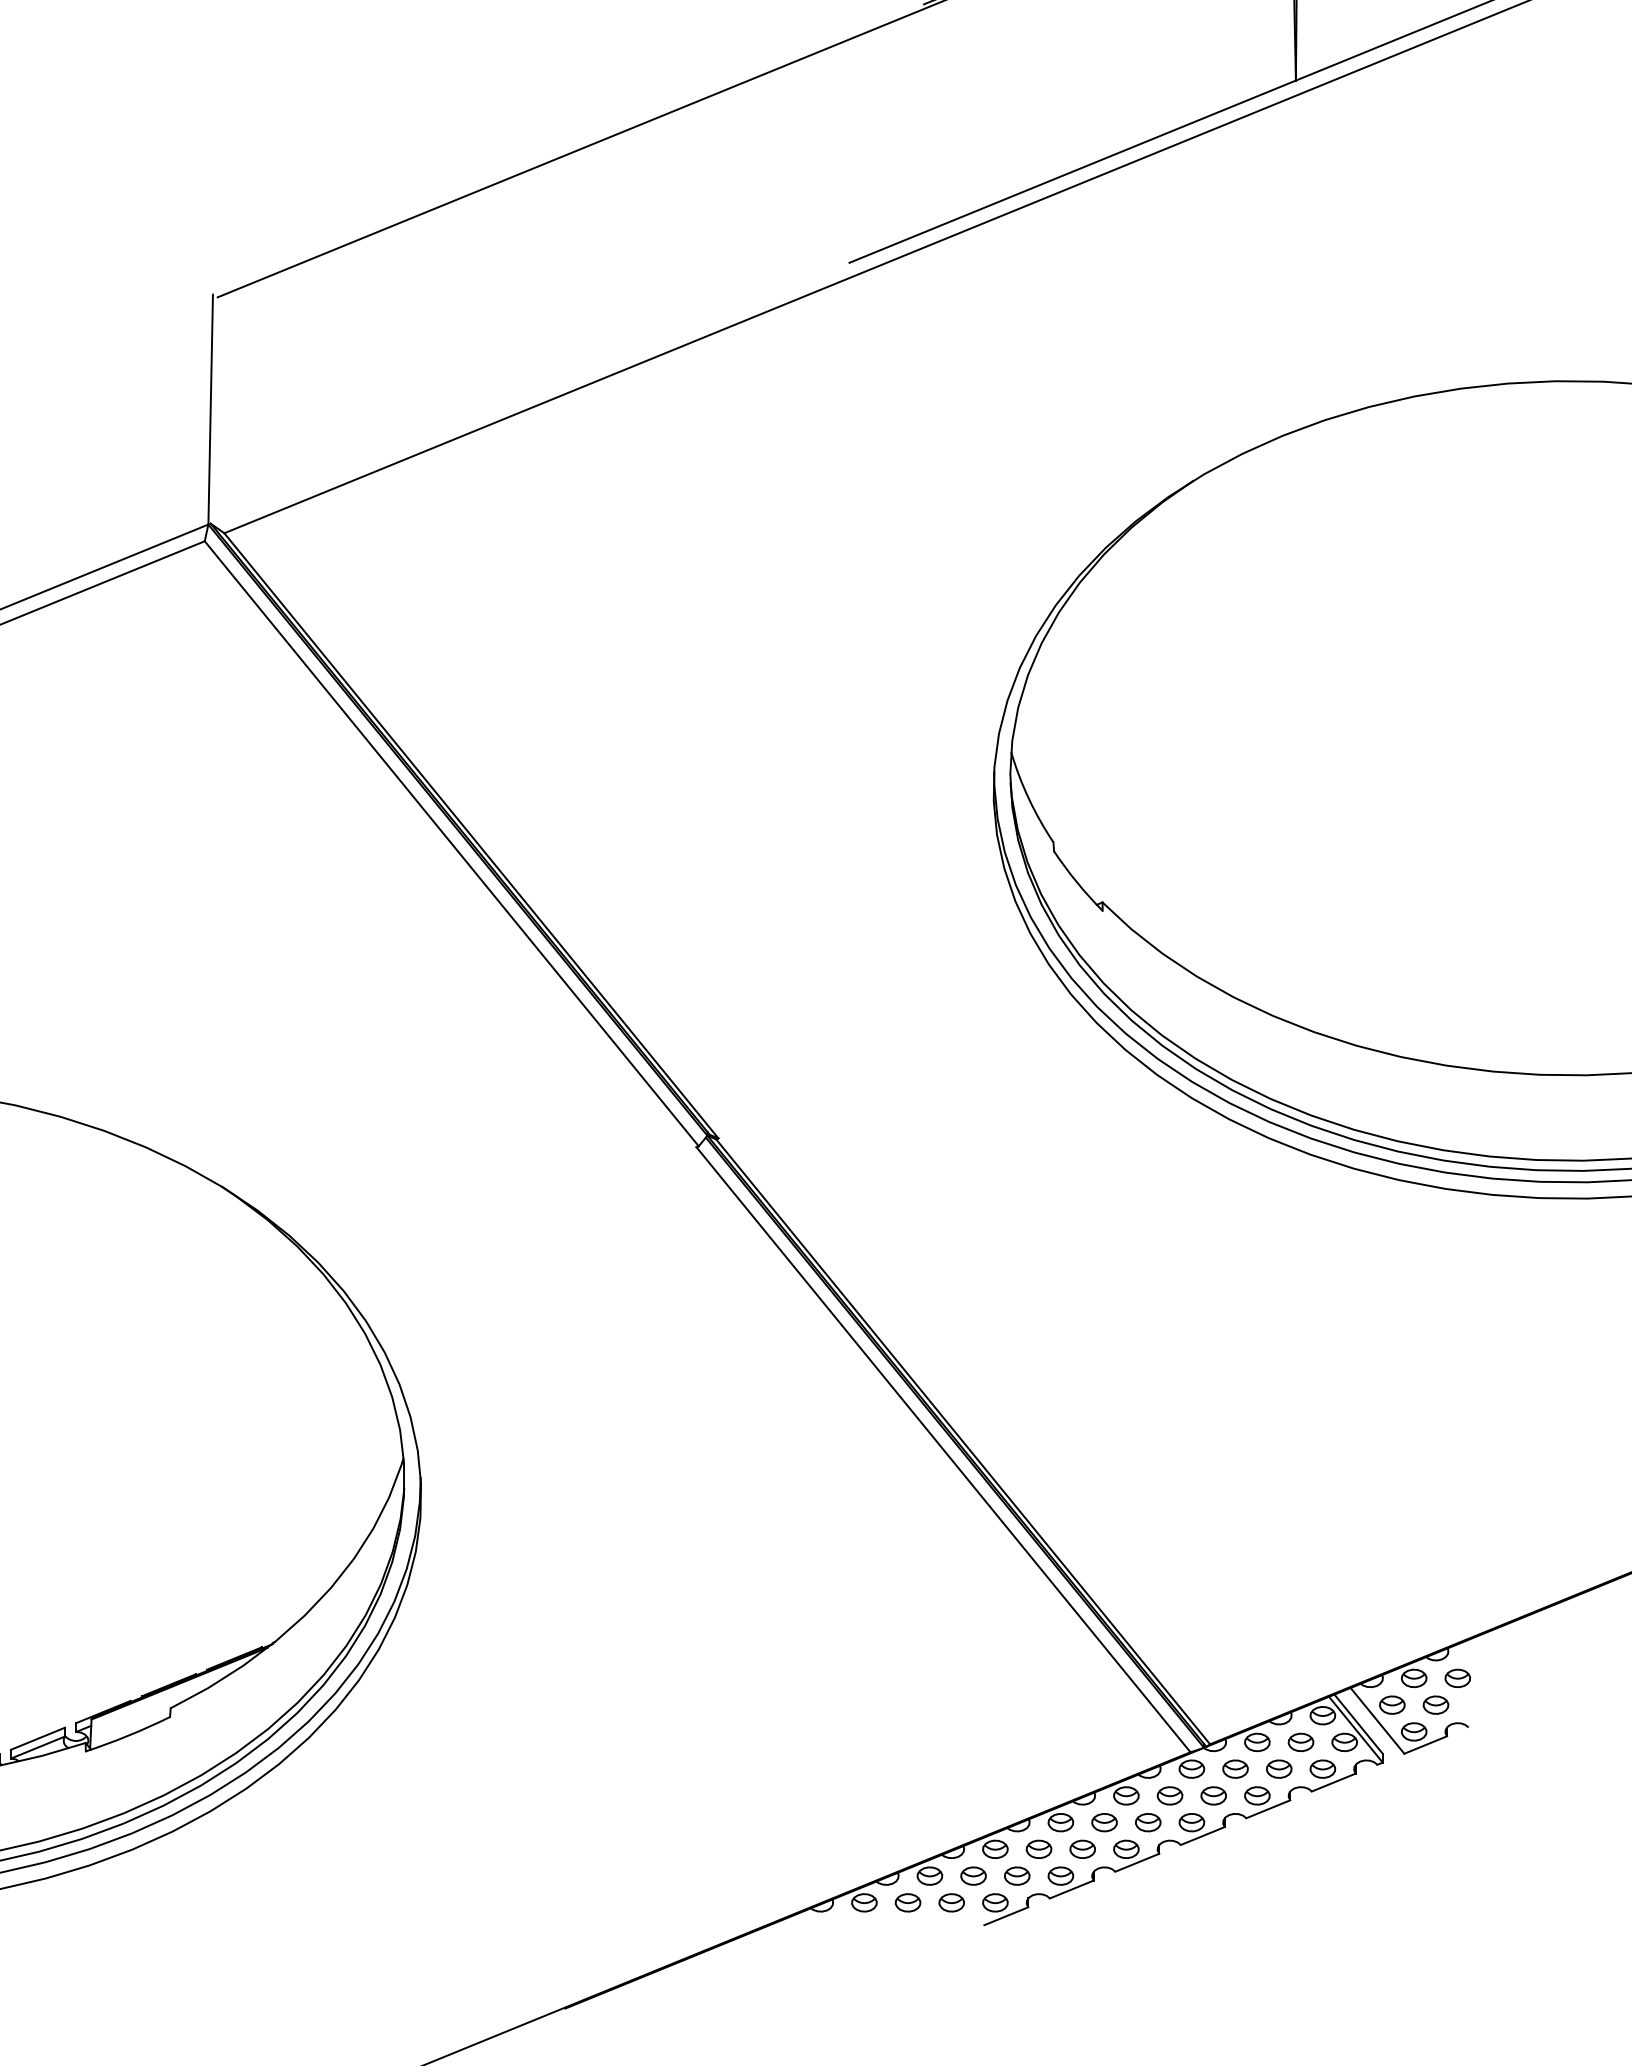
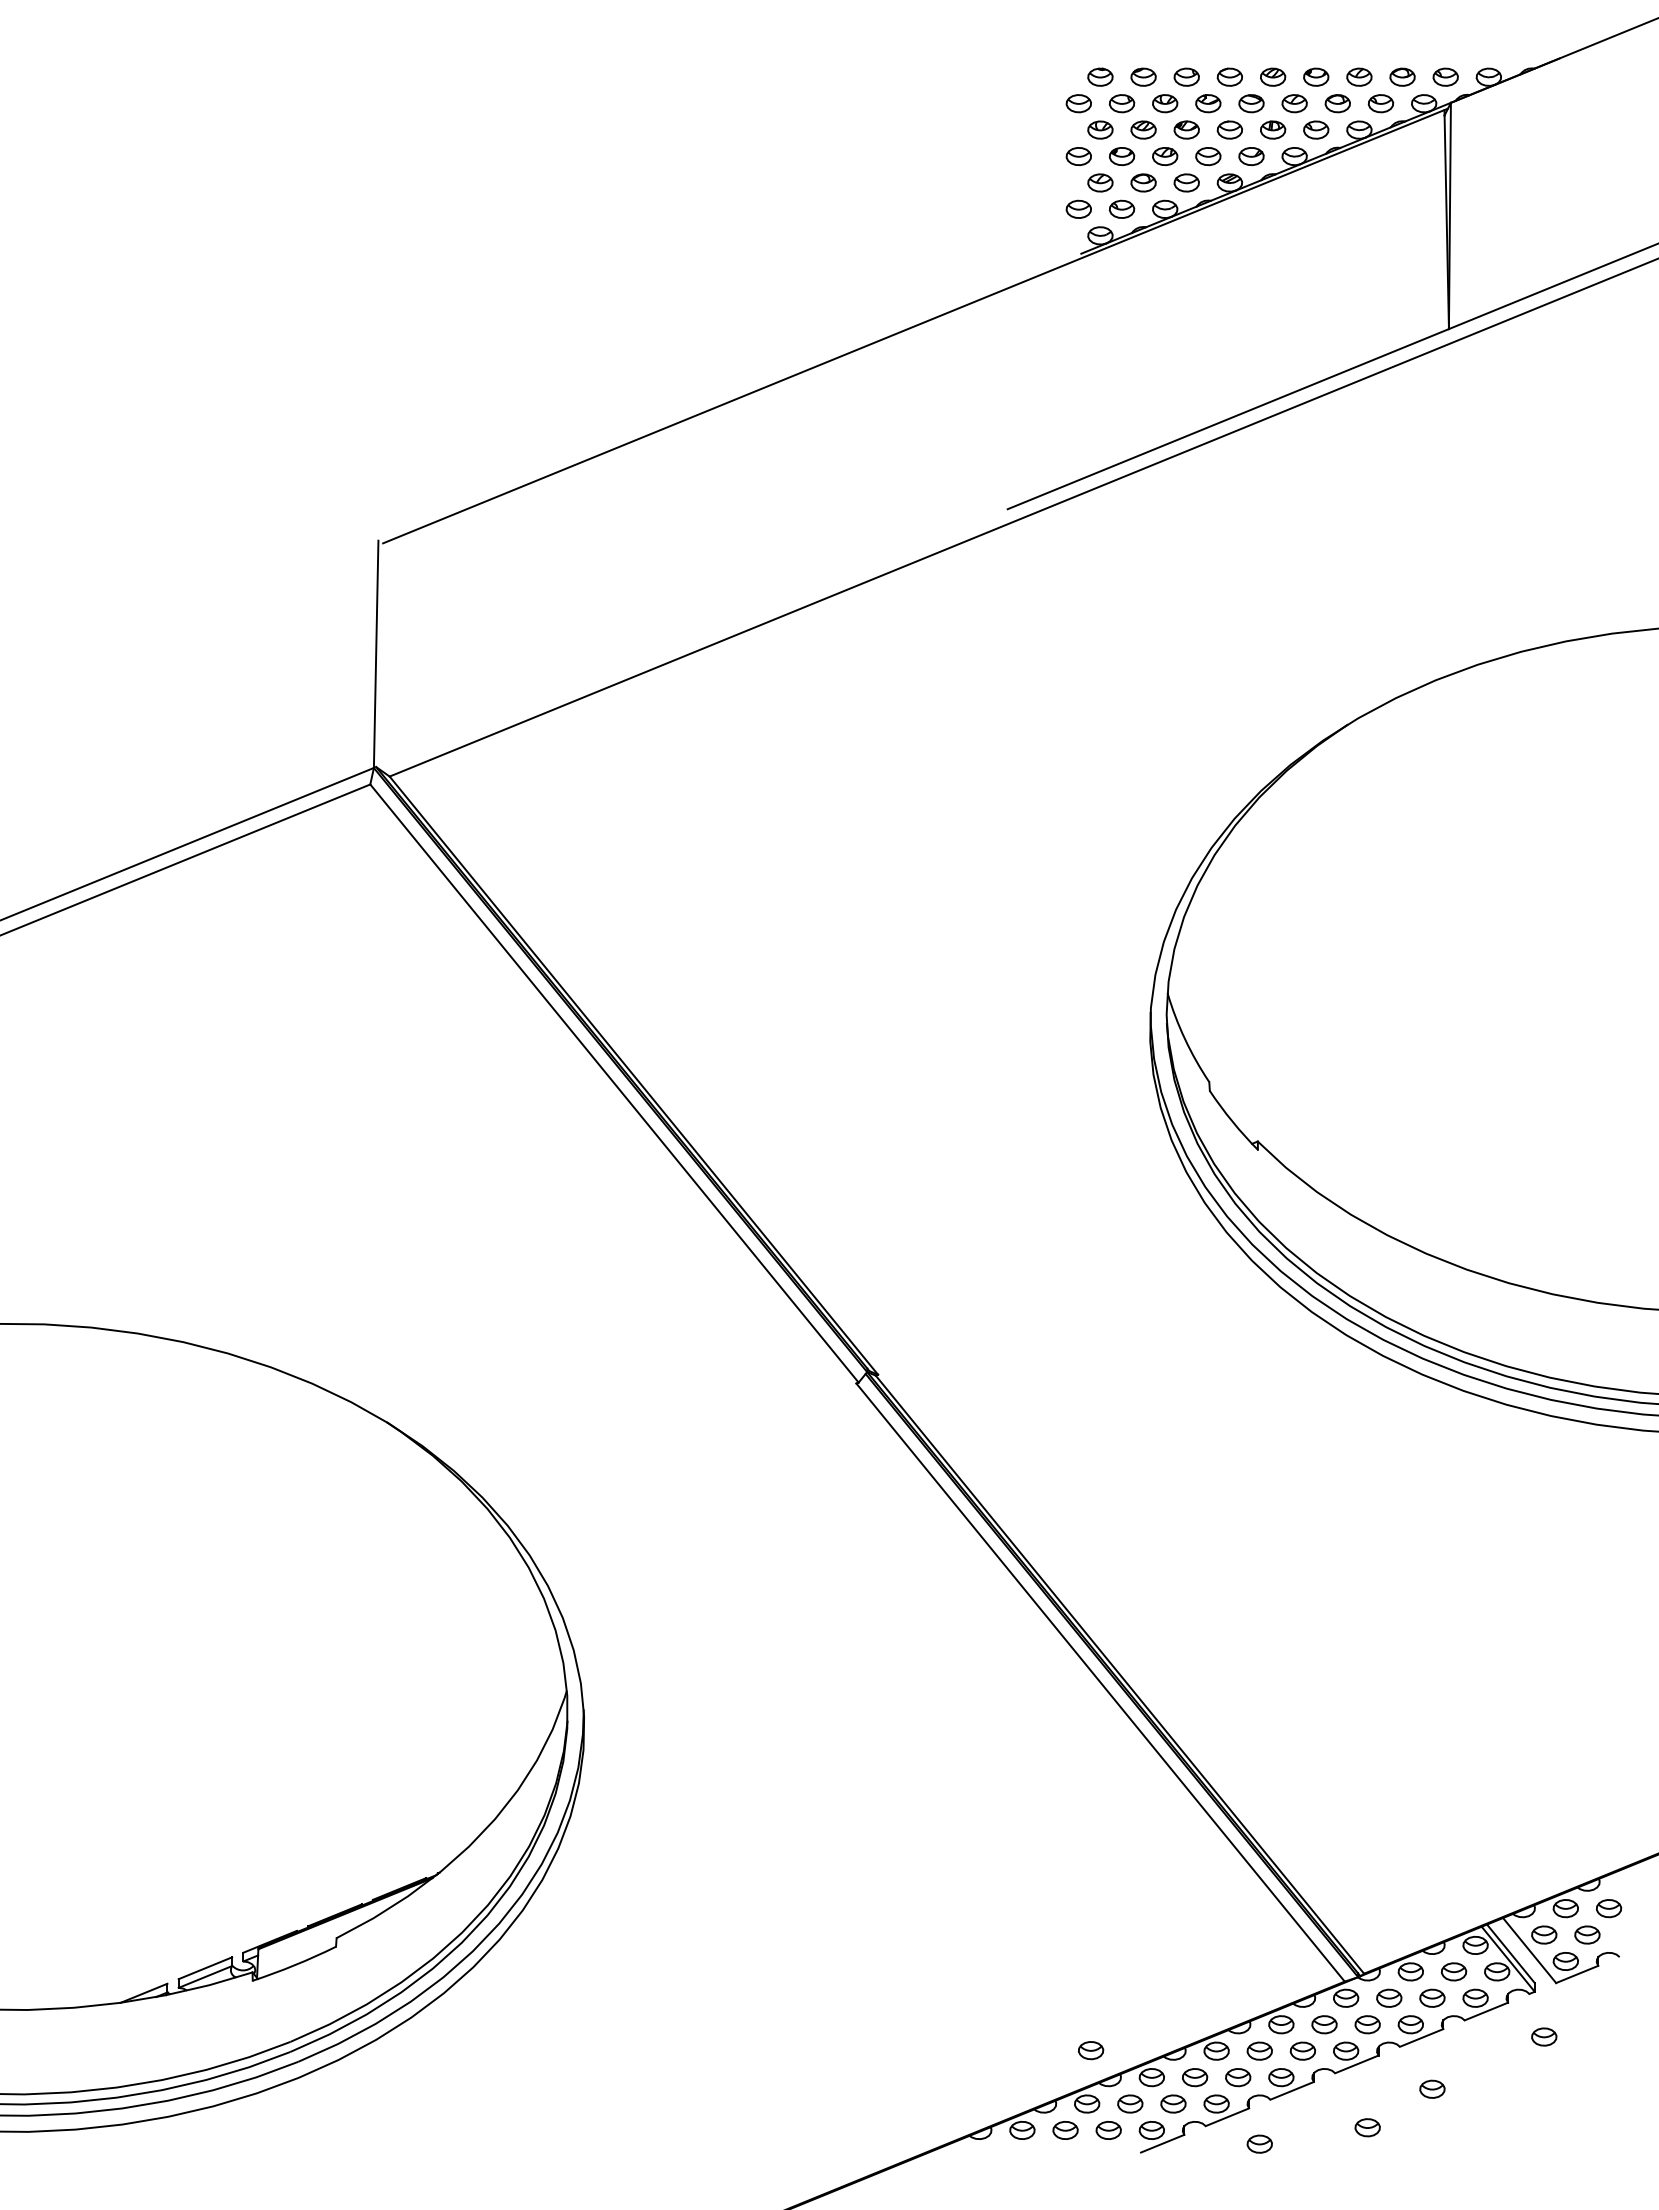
part: (1392, 1807) -> (1544, 2036), added
part: (934, 1821) -> (1091, 2050), added
part: (1279, 1860) -> (1432, 2088), added
part: (1213, 1899) -> (1367, 2127), added
part: (1104, 1916) -> (1259, 2143), added

